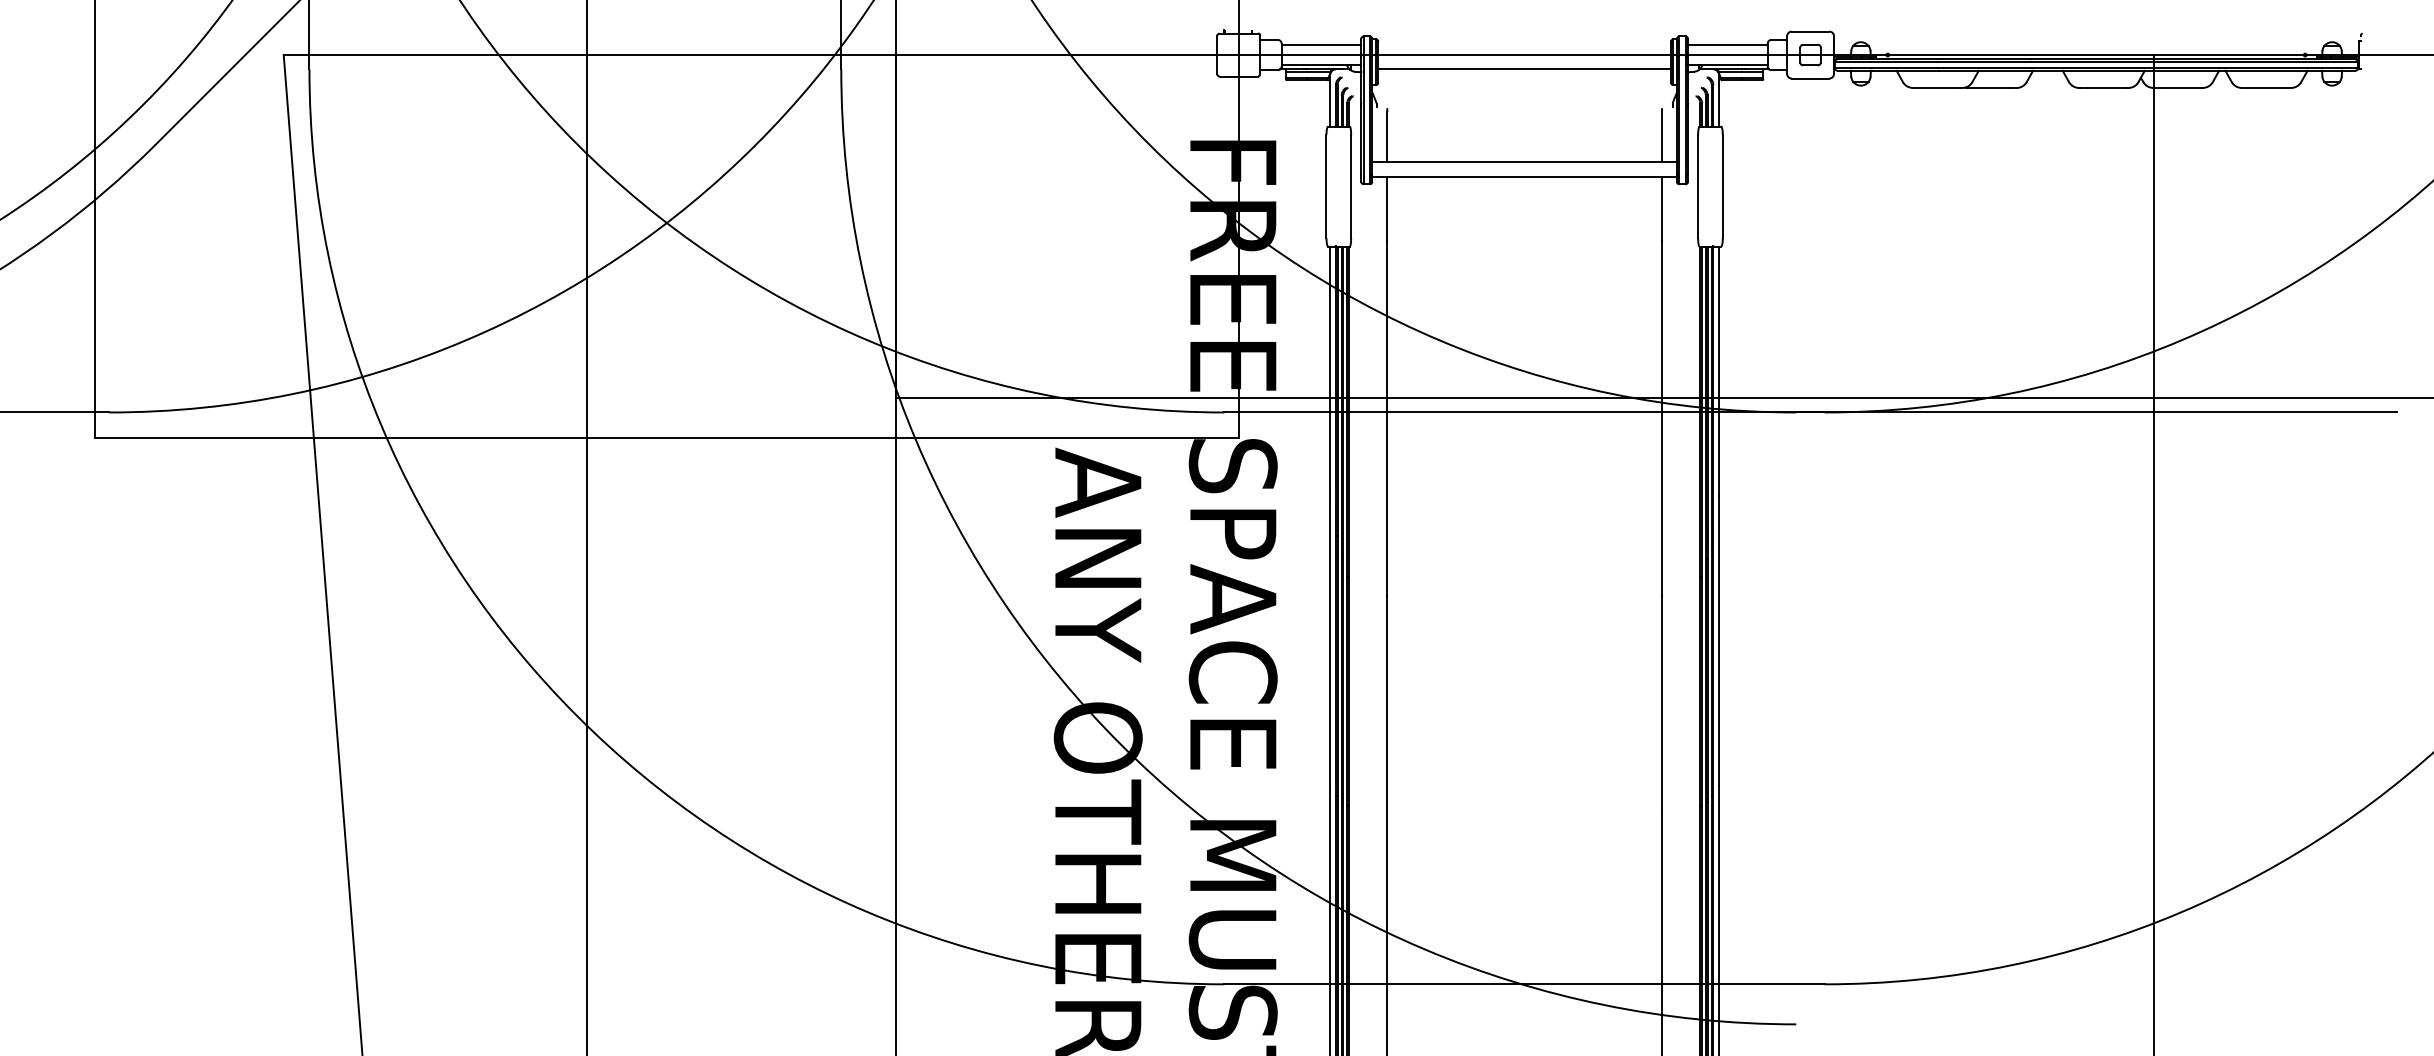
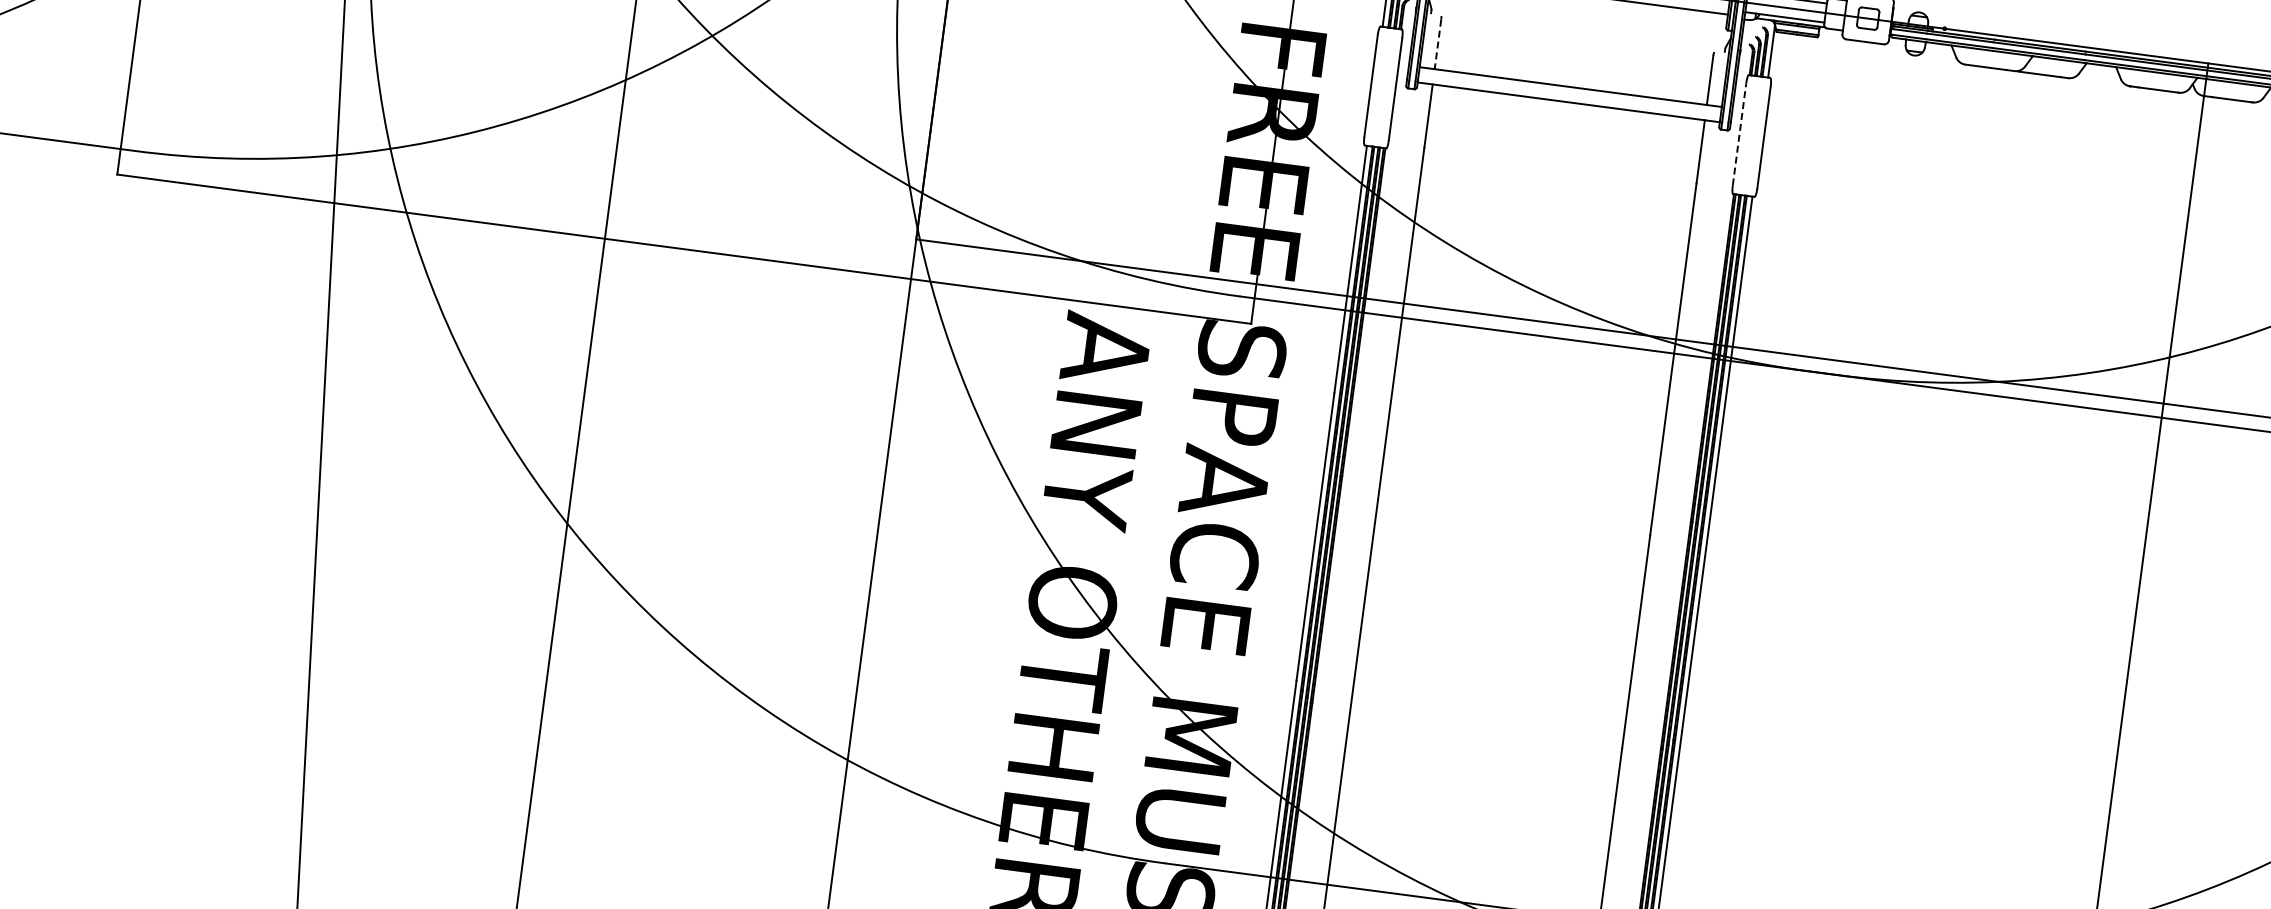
line: (1387, 136) -> (1438, 44), solid -> dashed
line: (1698, 186) -> (1739, 134), solid -> dashed

